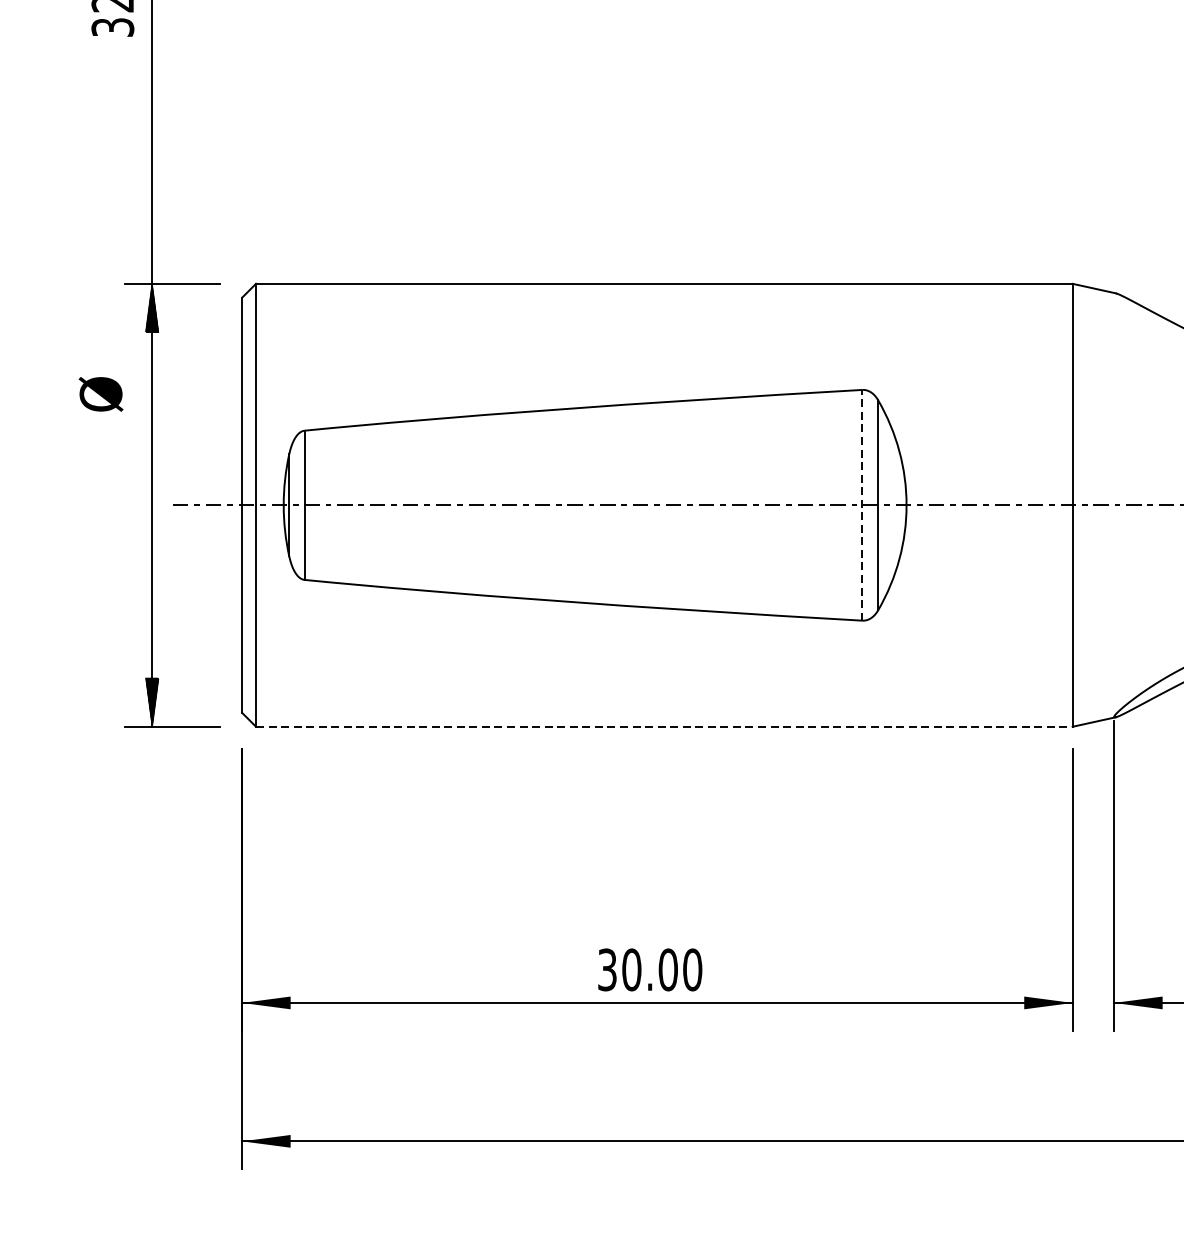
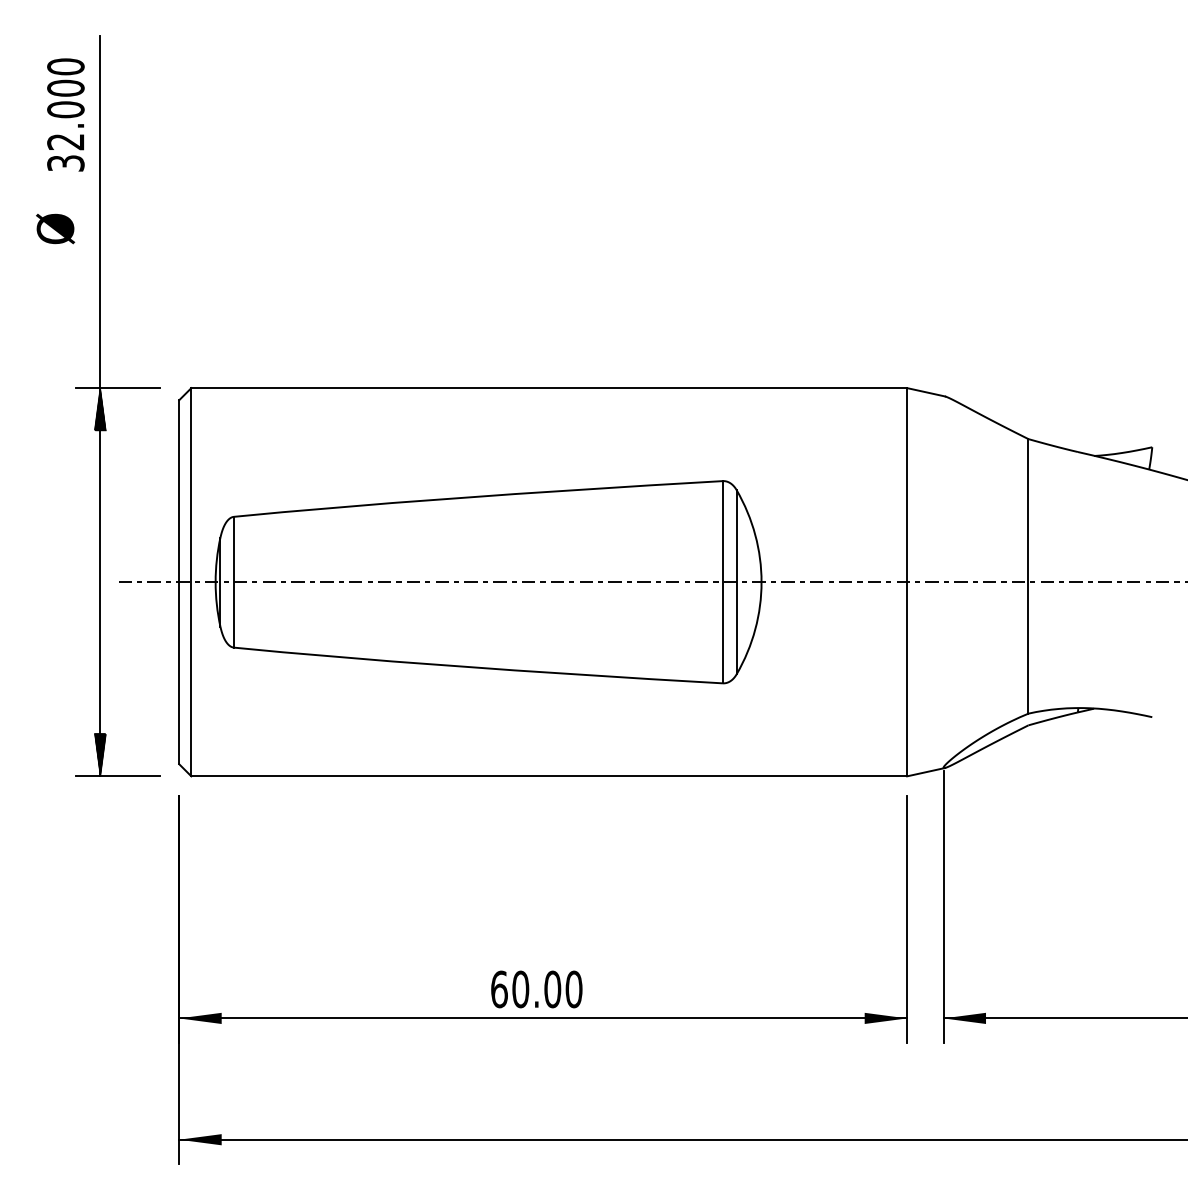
text: (101, 393) -> (55, 228), moved
line: (862, 504) -> (722, 581), dashed -> solid
line: (664, 726) -> (549, 776), dashed -> solid
text: (607, 969) -> (499, 989), 30.00 -> 60.00

